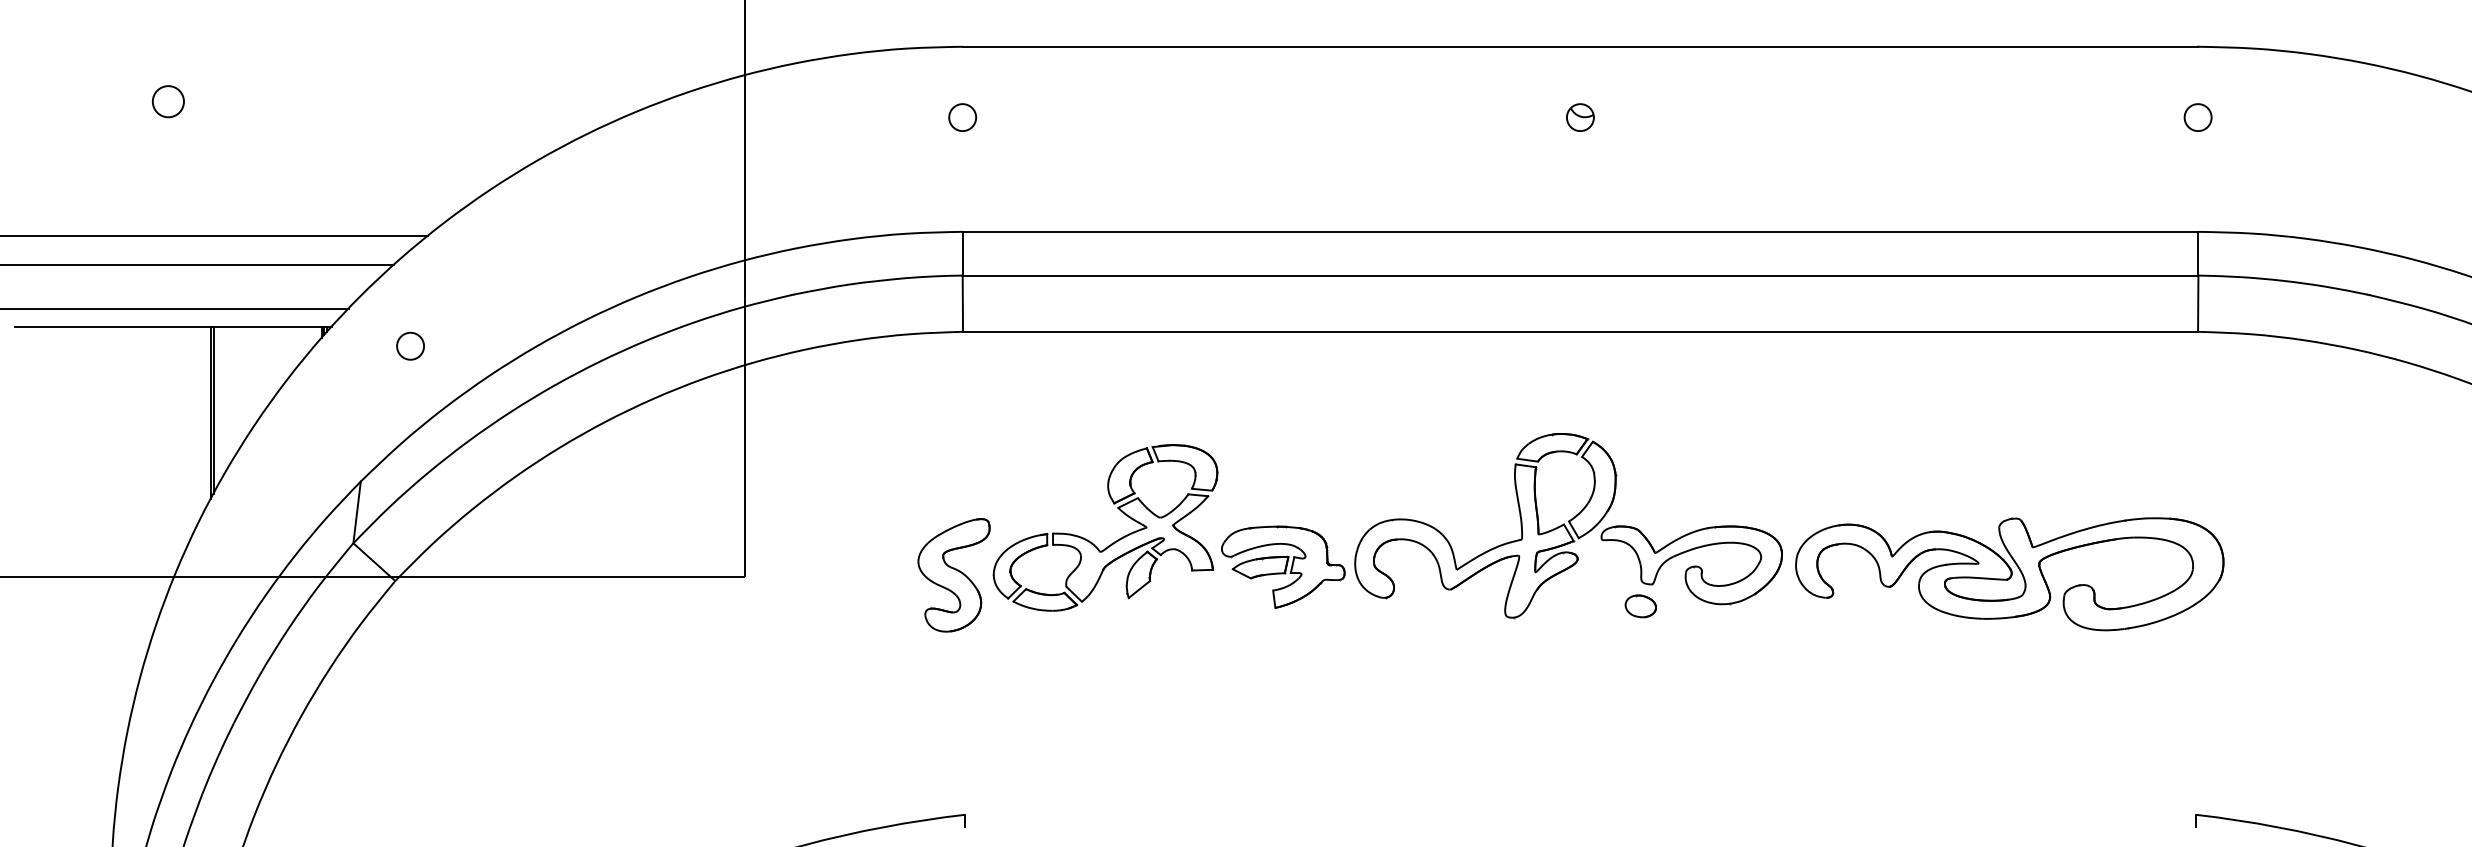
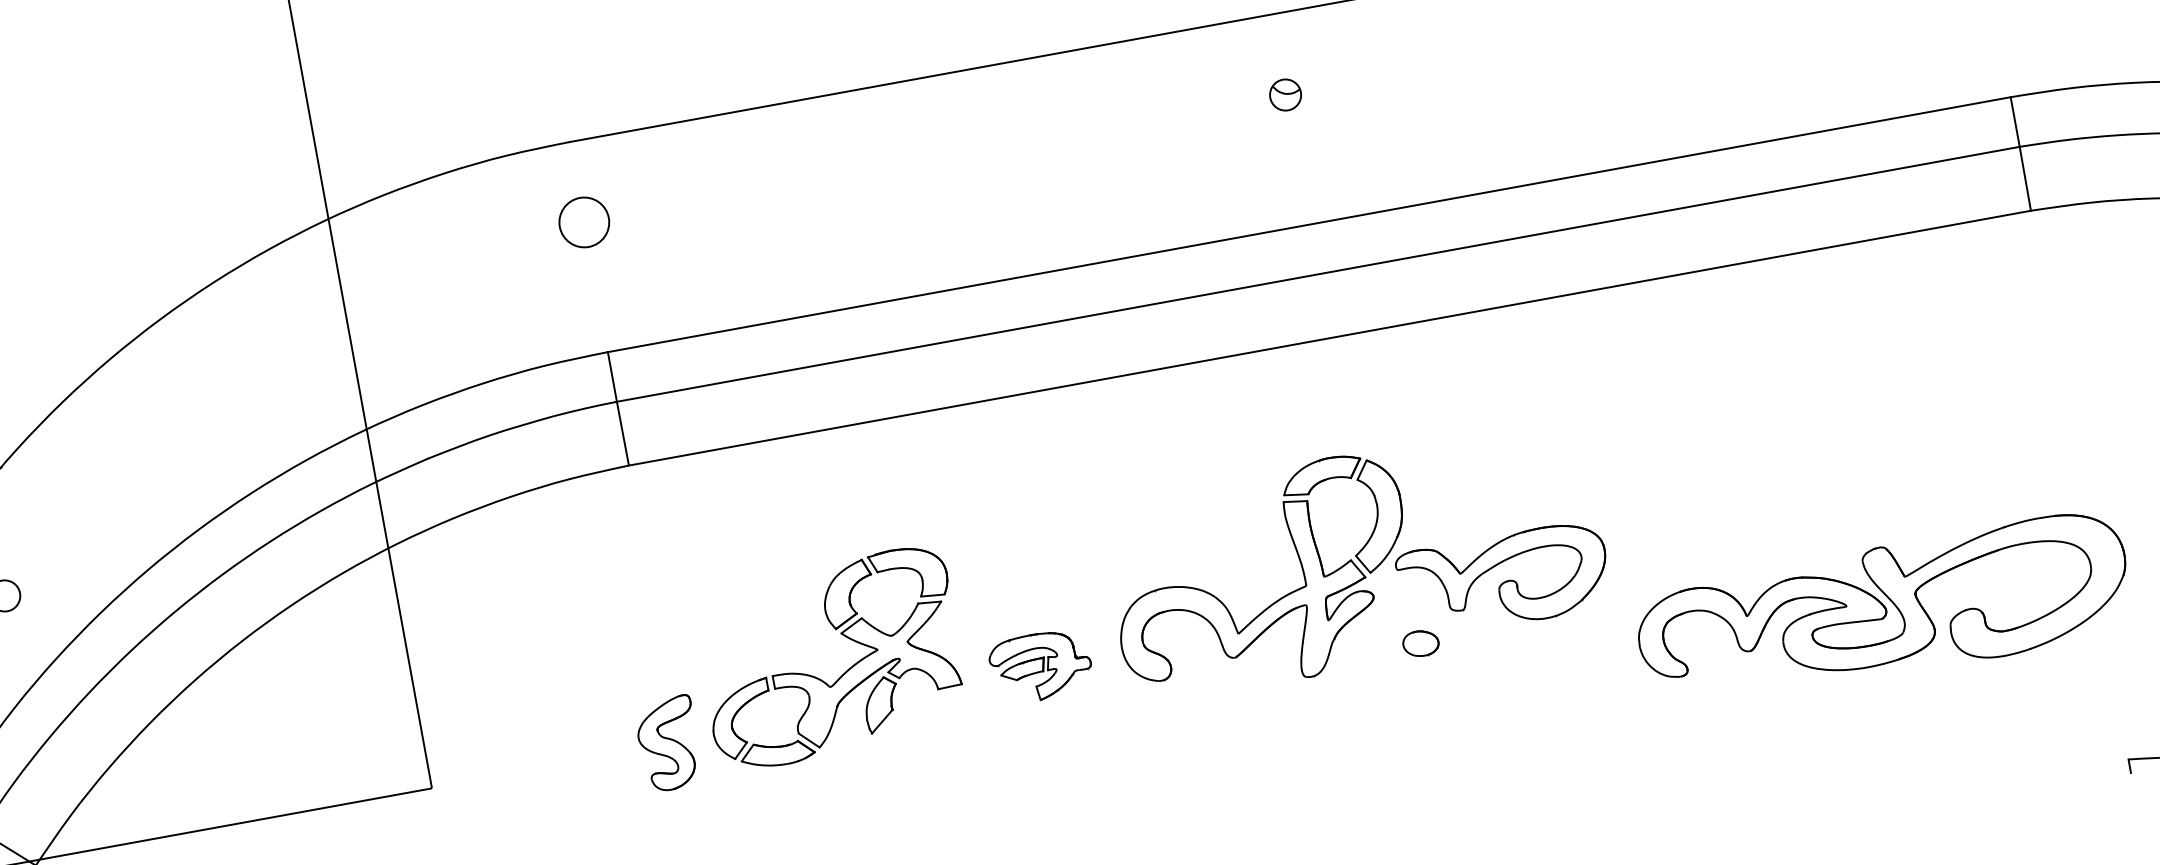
circle: (962, 117) -> (584, 222), size x1.6
part: (1283, 566) -> (1041, 665), size x0.7
part: (2009, 574) -> (1883, 612), moved
part: (953, 575) -> (668, 744), size x0.7
part: (1640, 606) -> (1420, 643), moved

